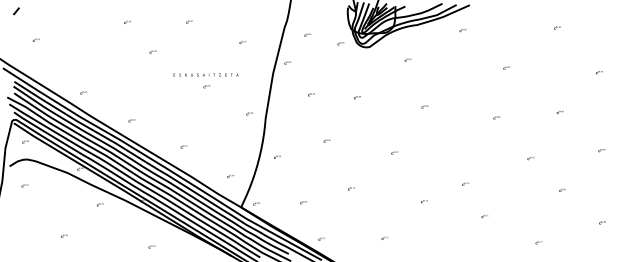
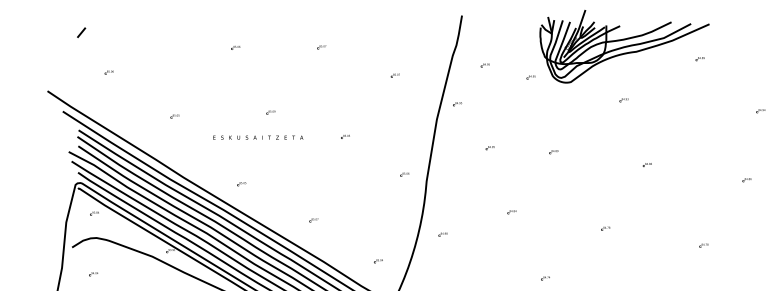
part: (152, 51) -> (269, 111), moved
text: (205, 74) -> (257, 136), moved
part: (83, 92) -> (174, 116), moved
part: (465, 183) -> (703, 244), moved

